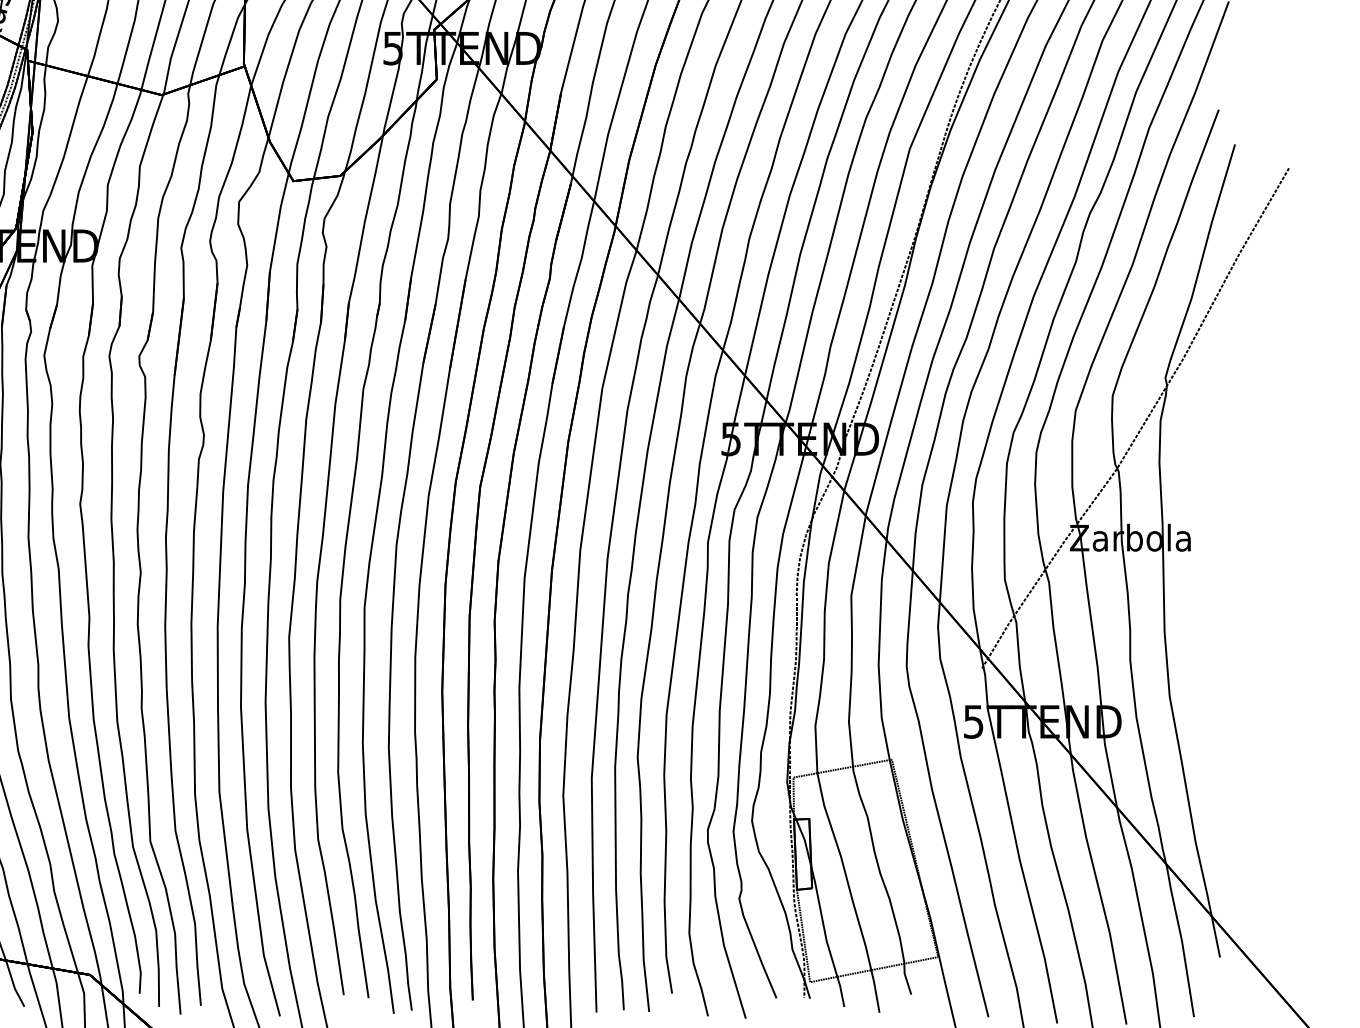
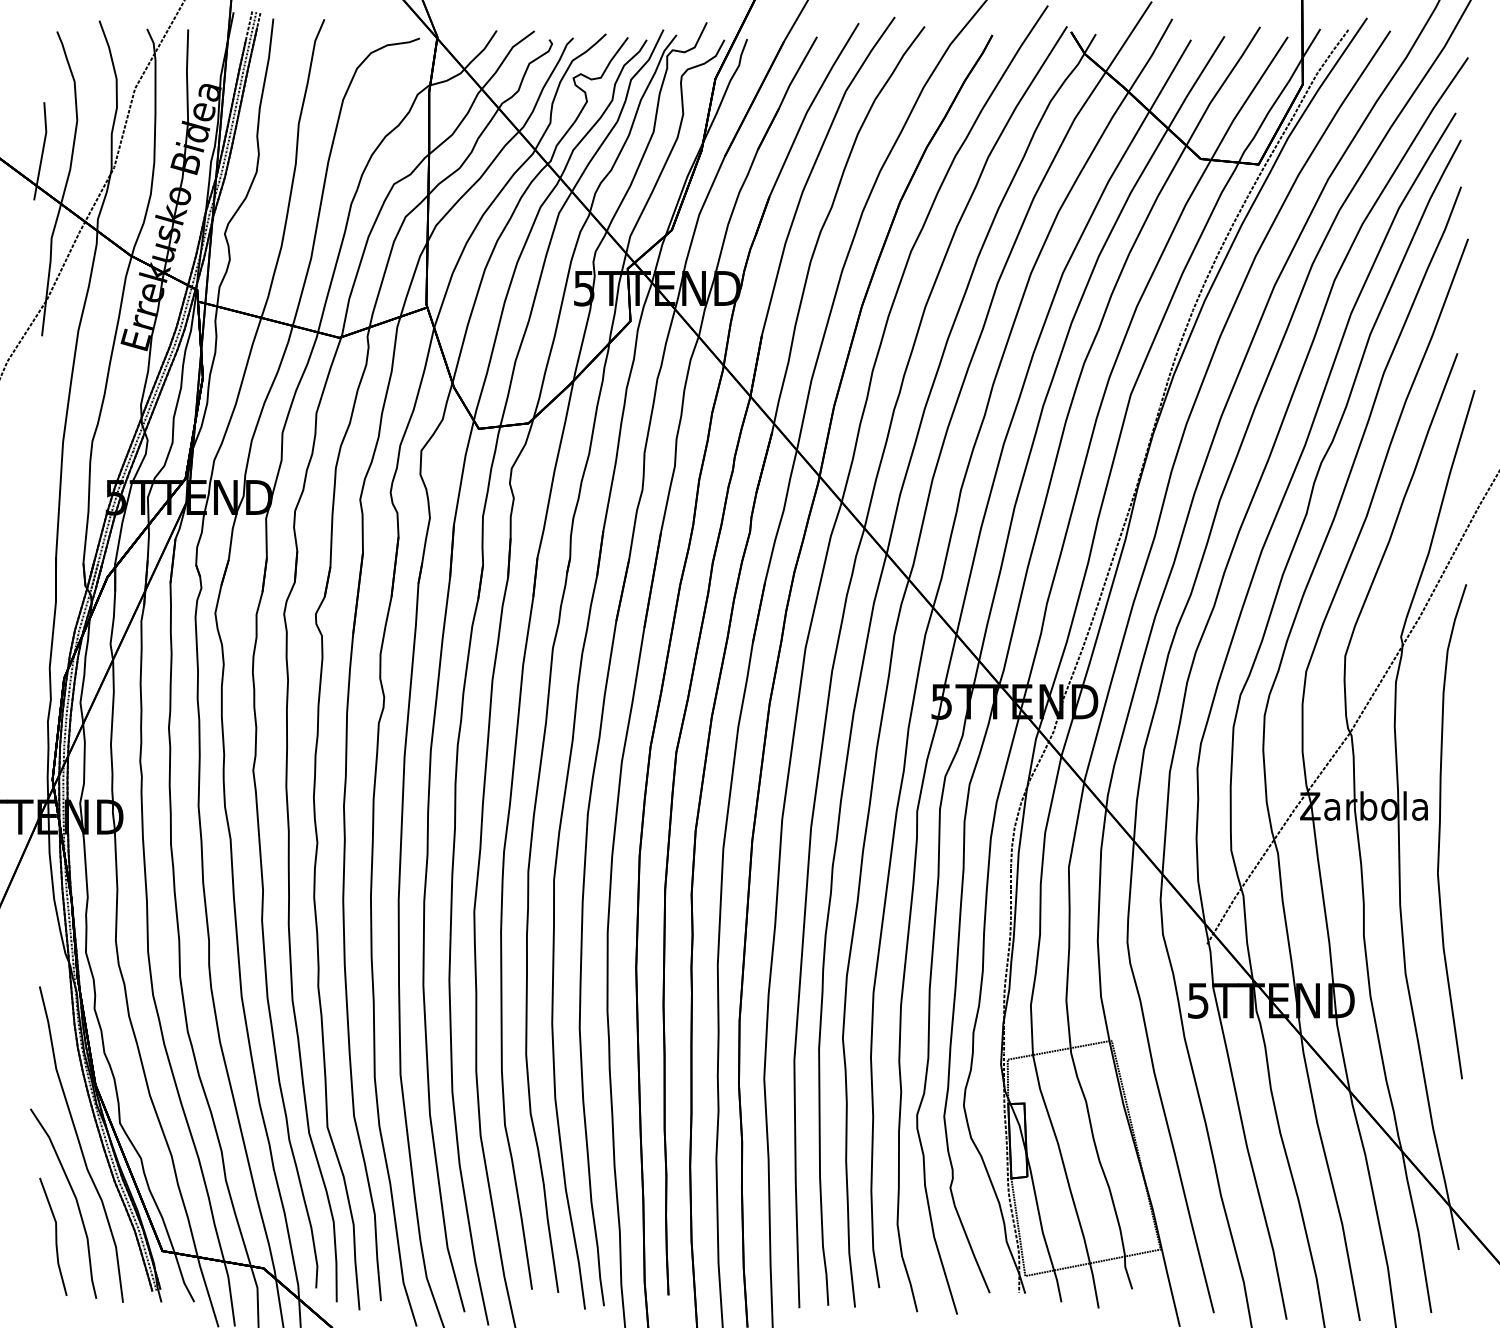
part: (1202, 561) -> (1440, 831), added

